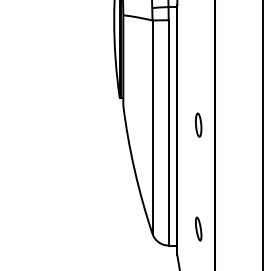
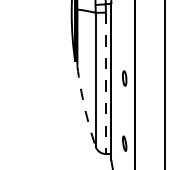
line: (168, 133) -> (105, 83), solid -> dashed
arc: (134, 171) -> (84, 107), solid -> dashed

